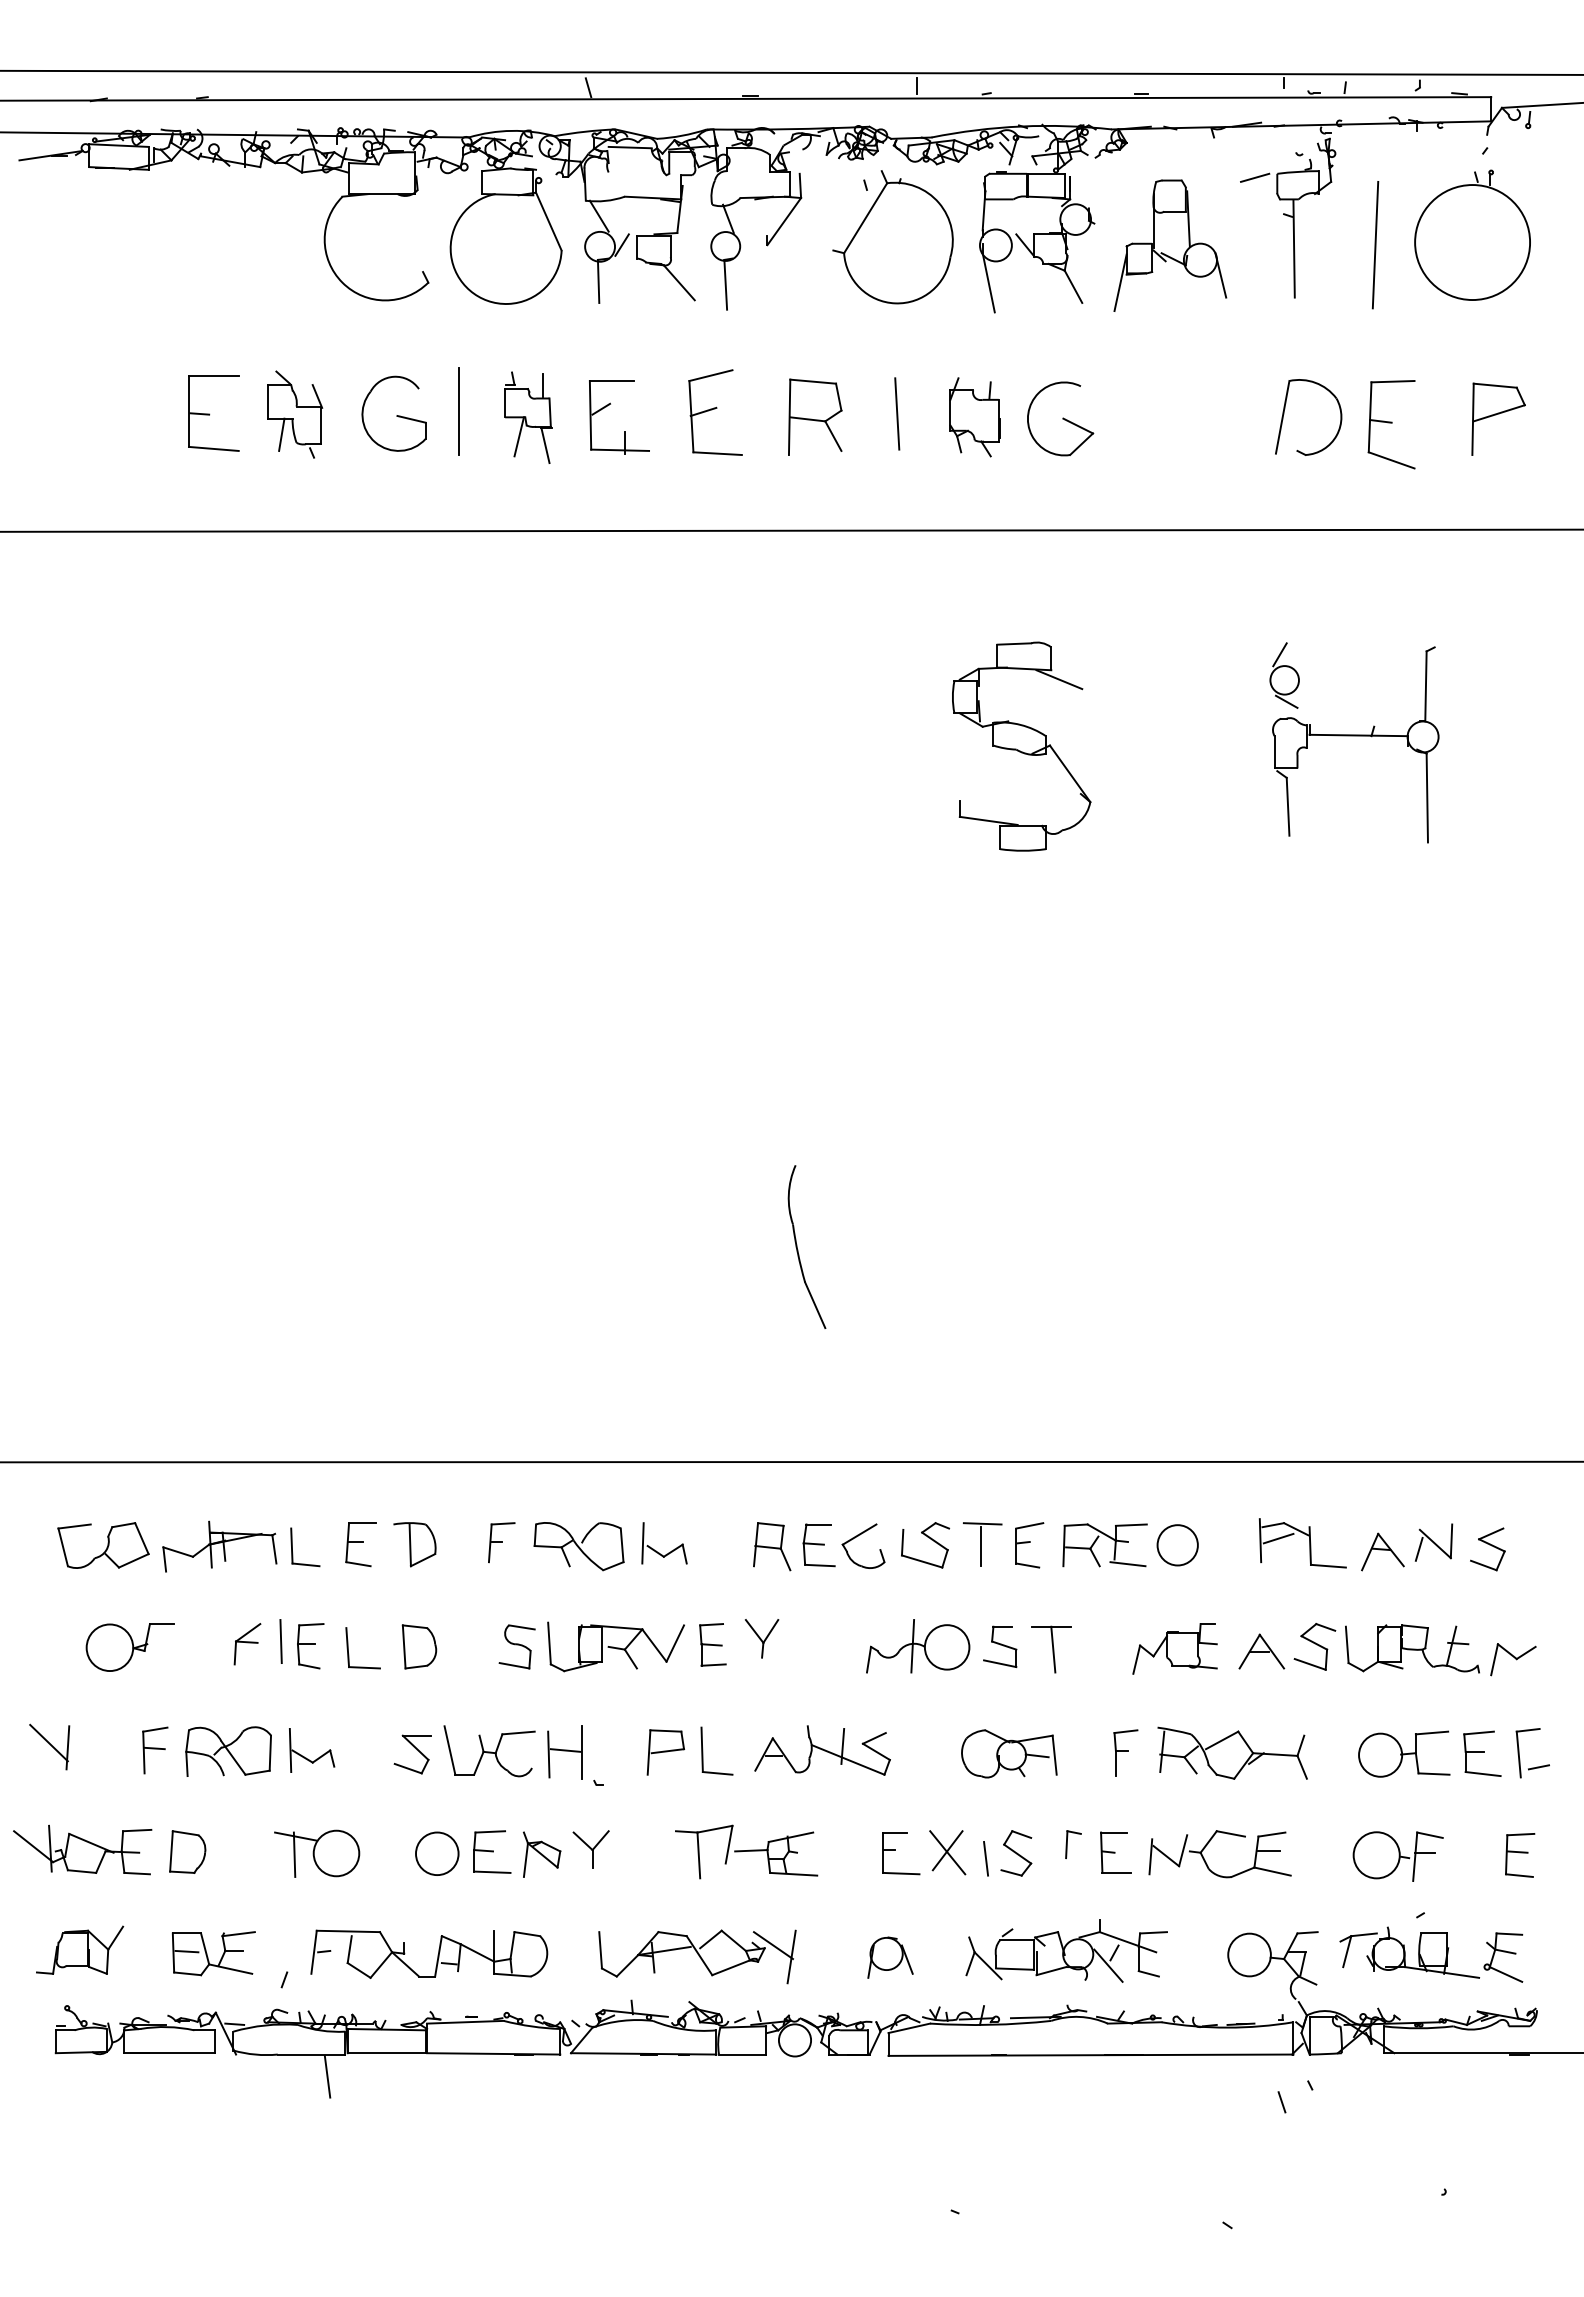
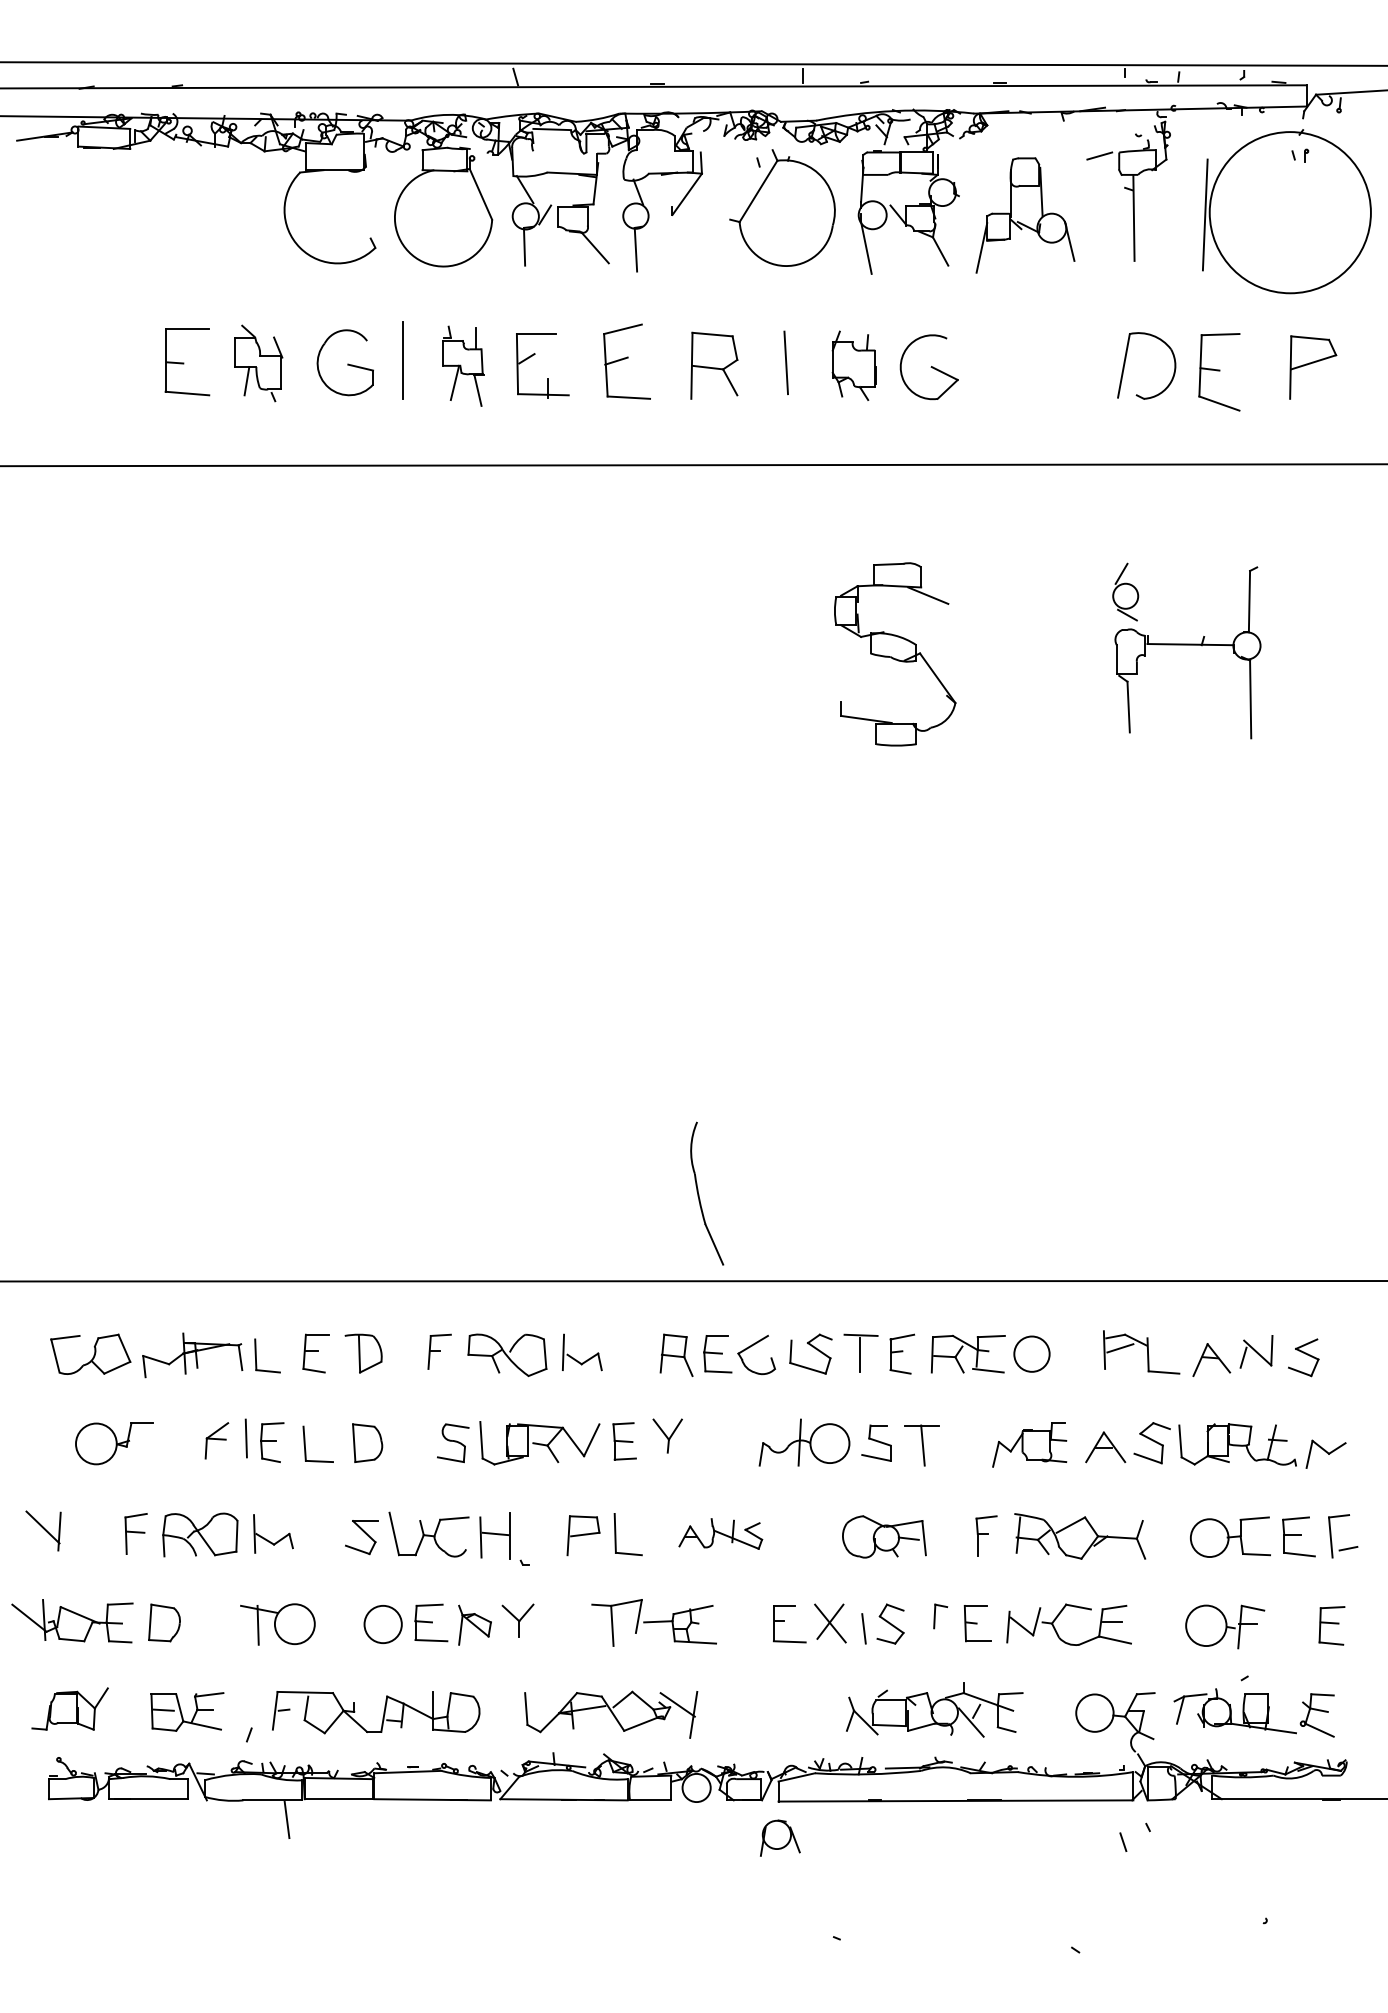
circle: (1472, 242) -> (1290, 212), size x1.6
part: (798, 1249) -> (699, 1195), moved
part: (822, 1750) -> (720, 1533), size x0.7
part: (890, 1957) -> (780, 1838), moved

